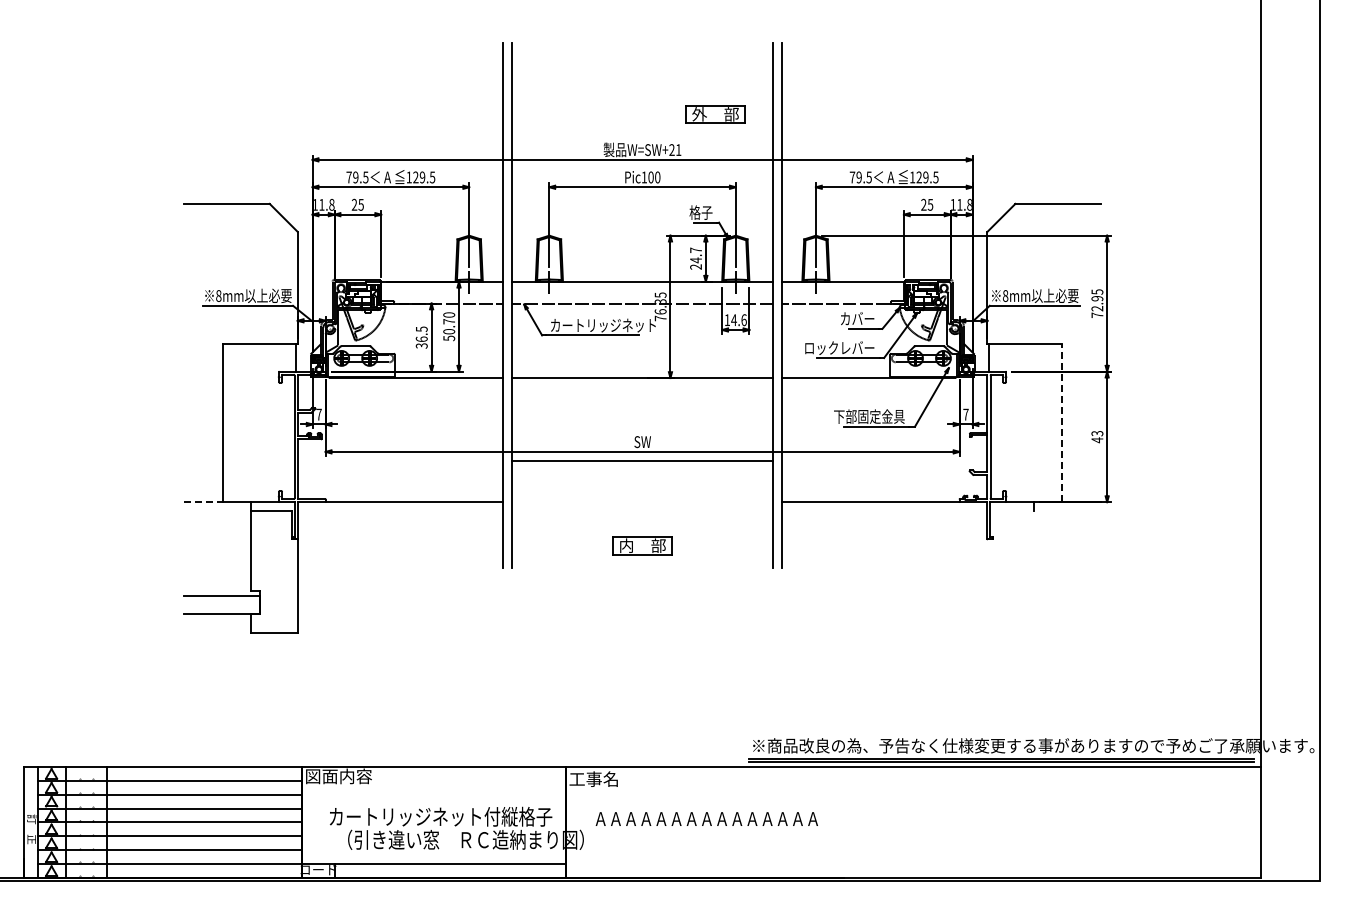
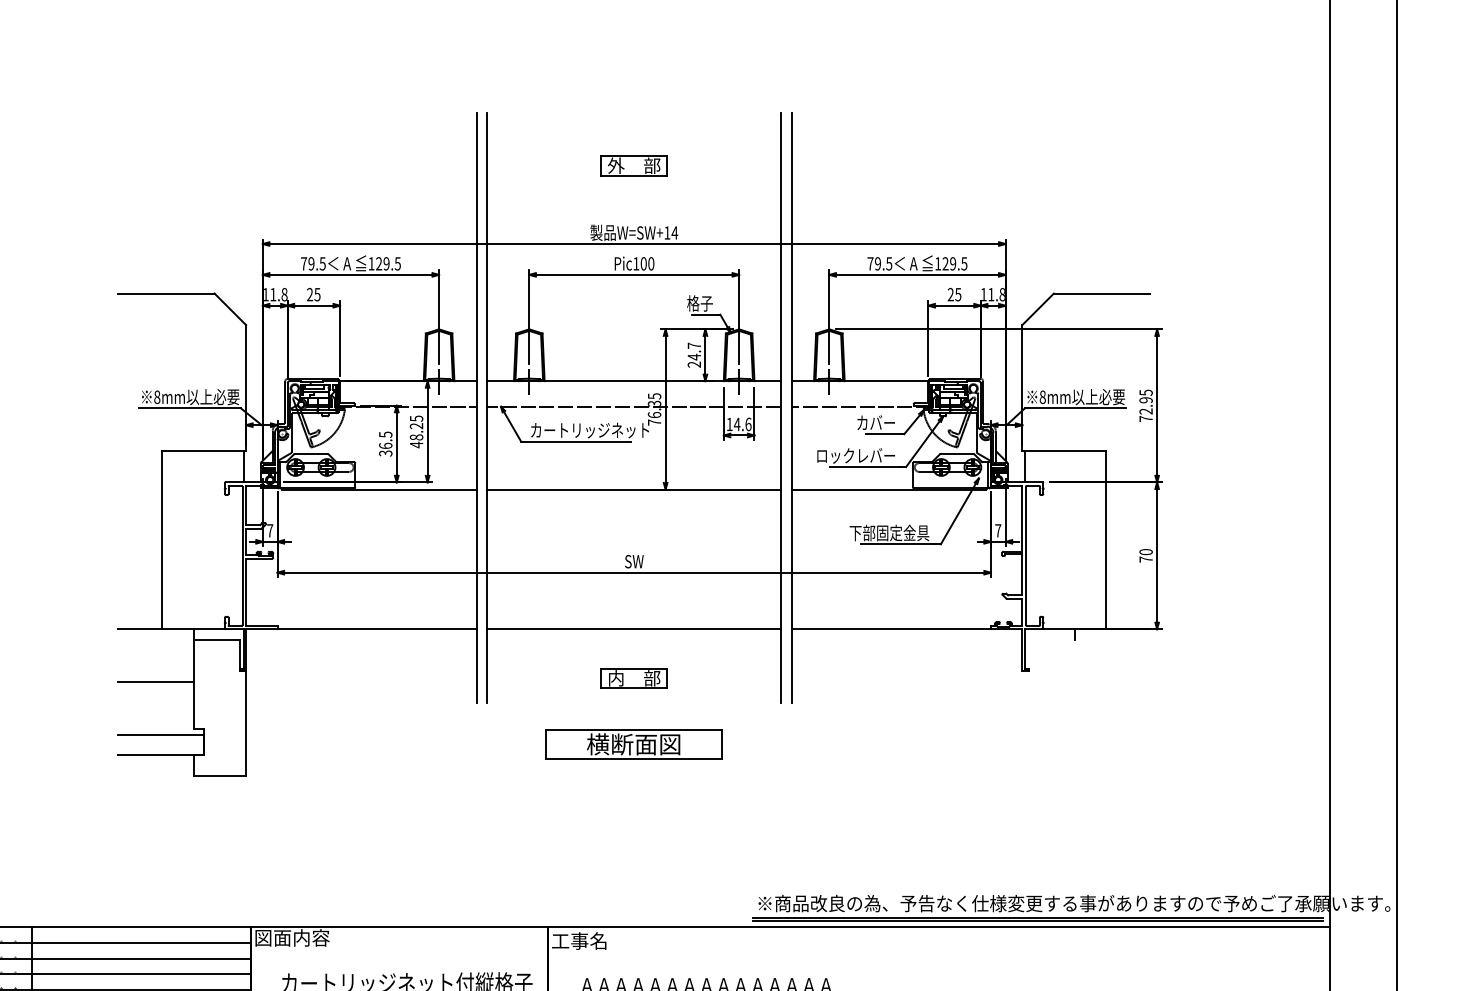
part: (715, 114) -> (634, 165), moved
text: (675, 149) -> (671, 232), W=SW+21 -> W=SW+14
text: (449, 326) -> (416, 431), 50.70 -> 48.25
line: (1062, 422) -> (1106, 539), dashed -> solid
text: (1097, 436) -> (1146, 555), 43 -> 70
line: (642, 461) -> (634, 629), moved
line: (203, 502) -> (140, 629), dashed -> solid
line: (217, 548) -> (155, 681), added
part: (642, 604) -> (634, 744), added

